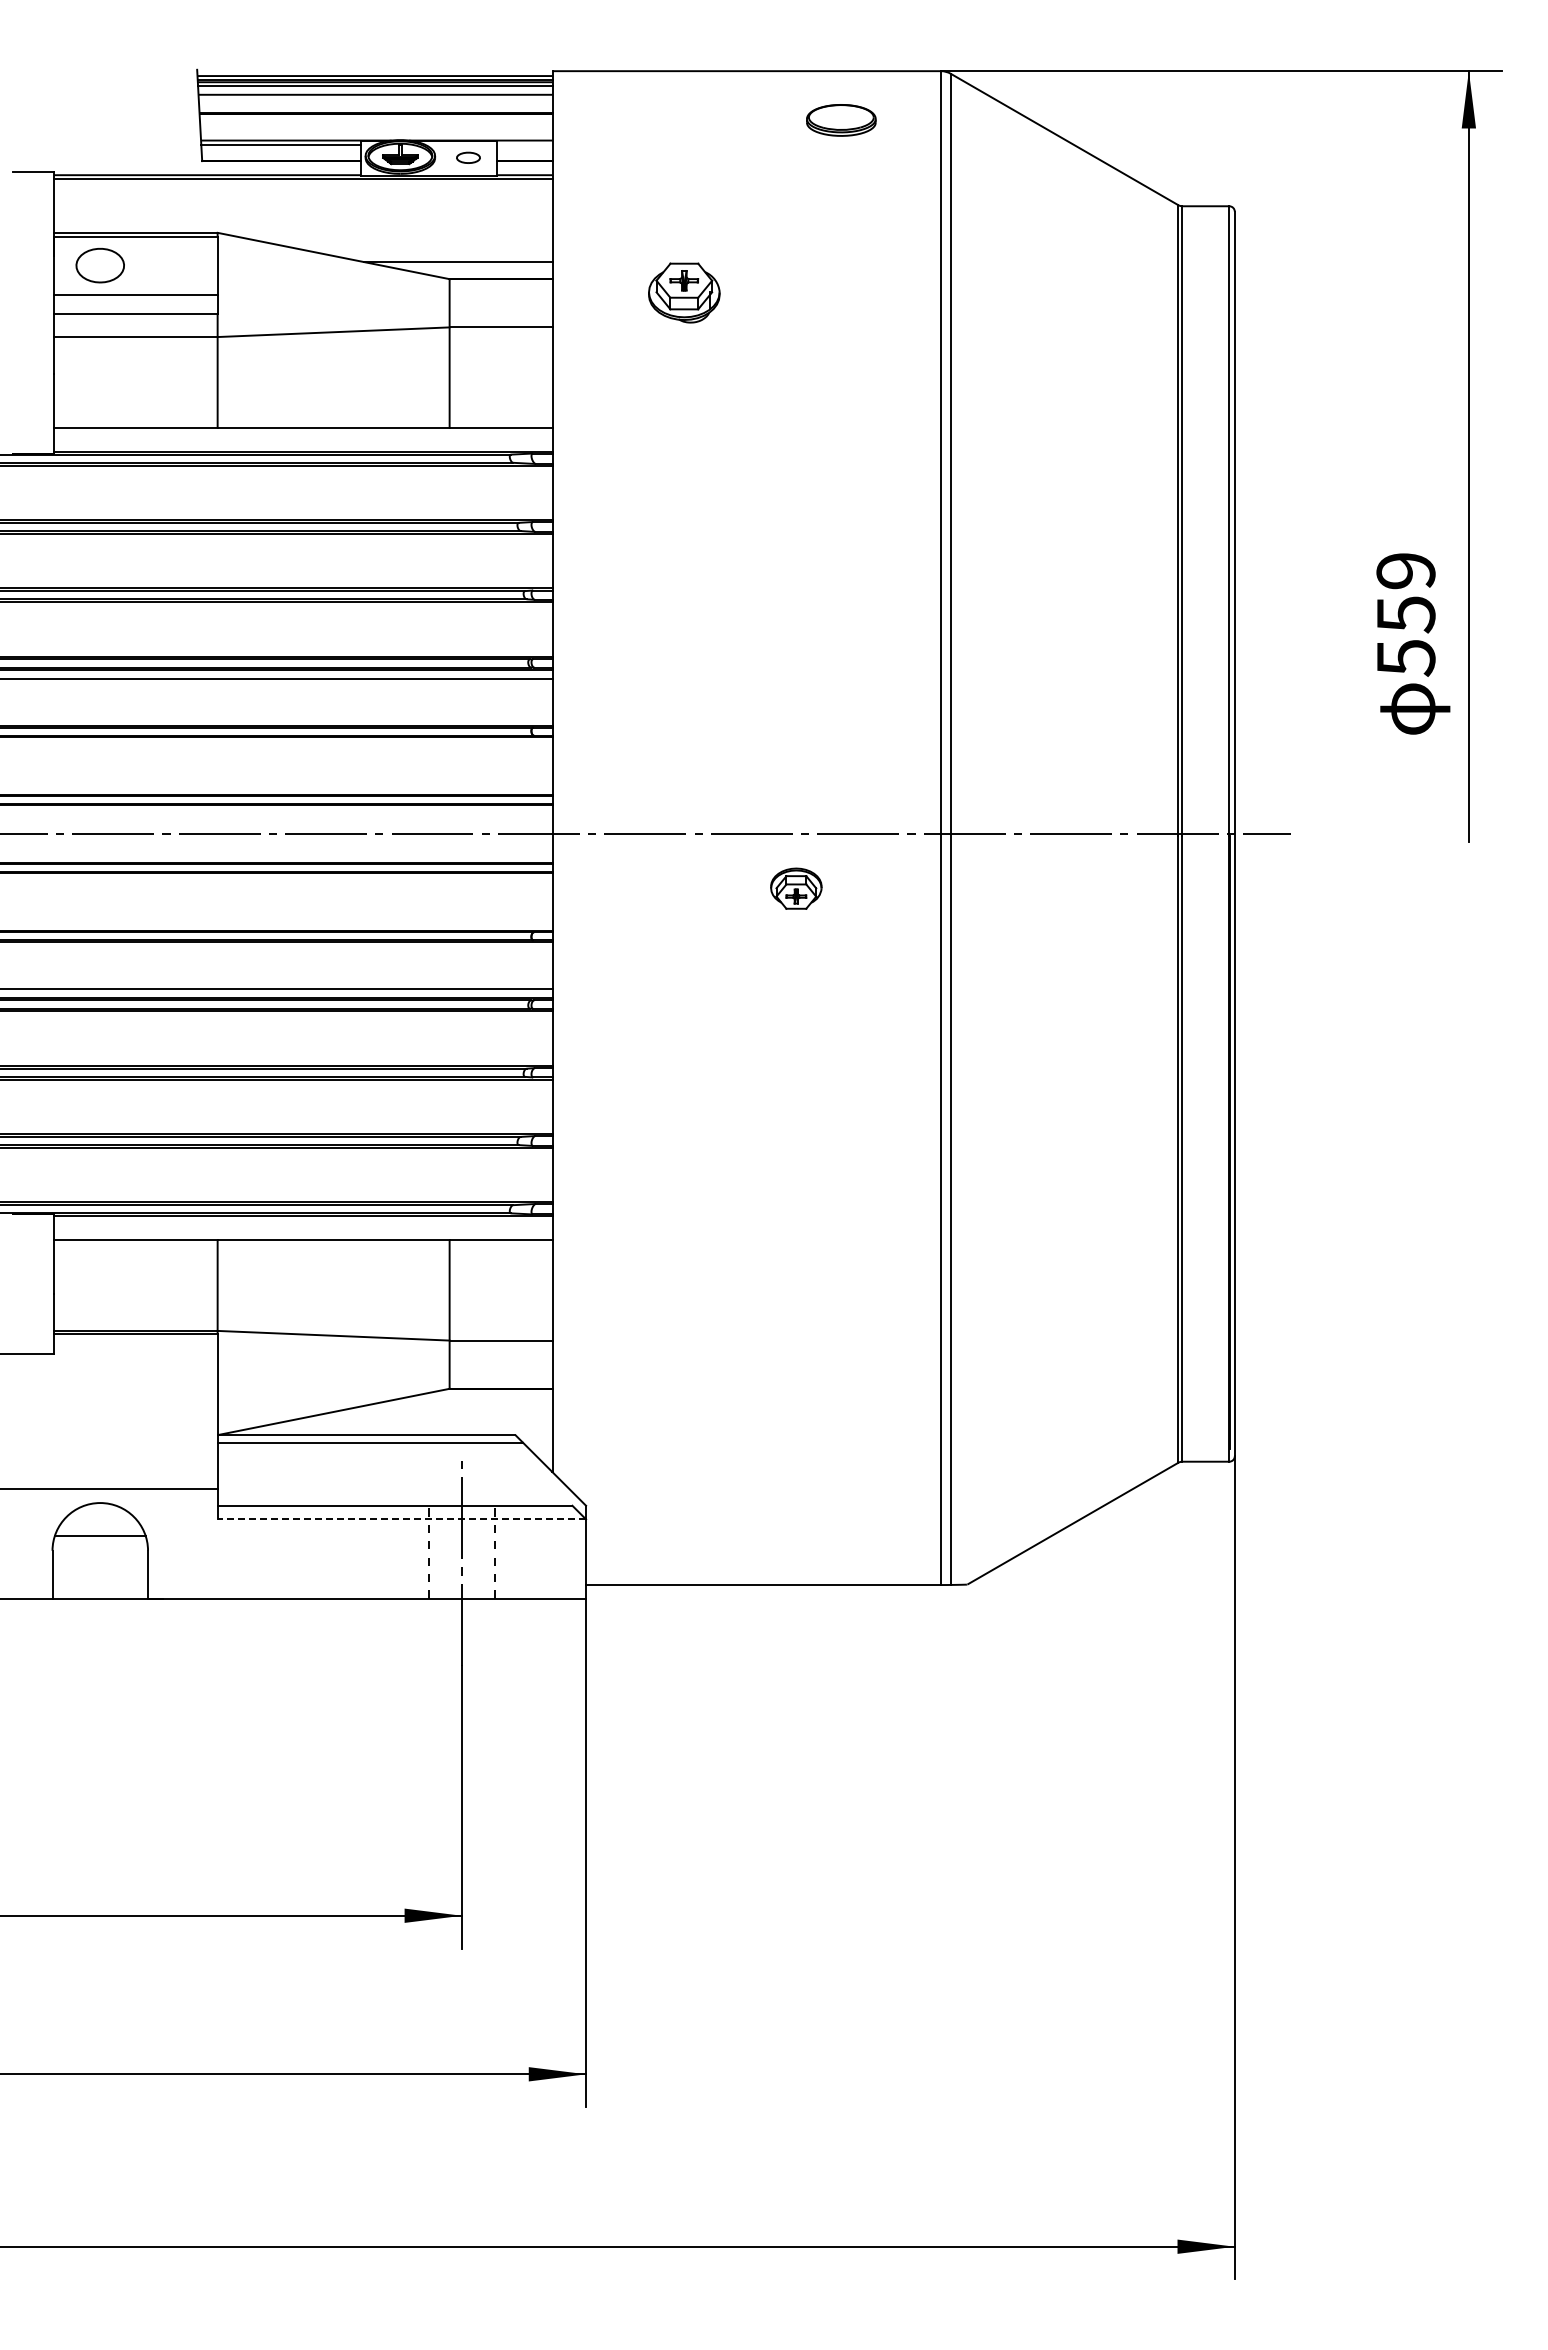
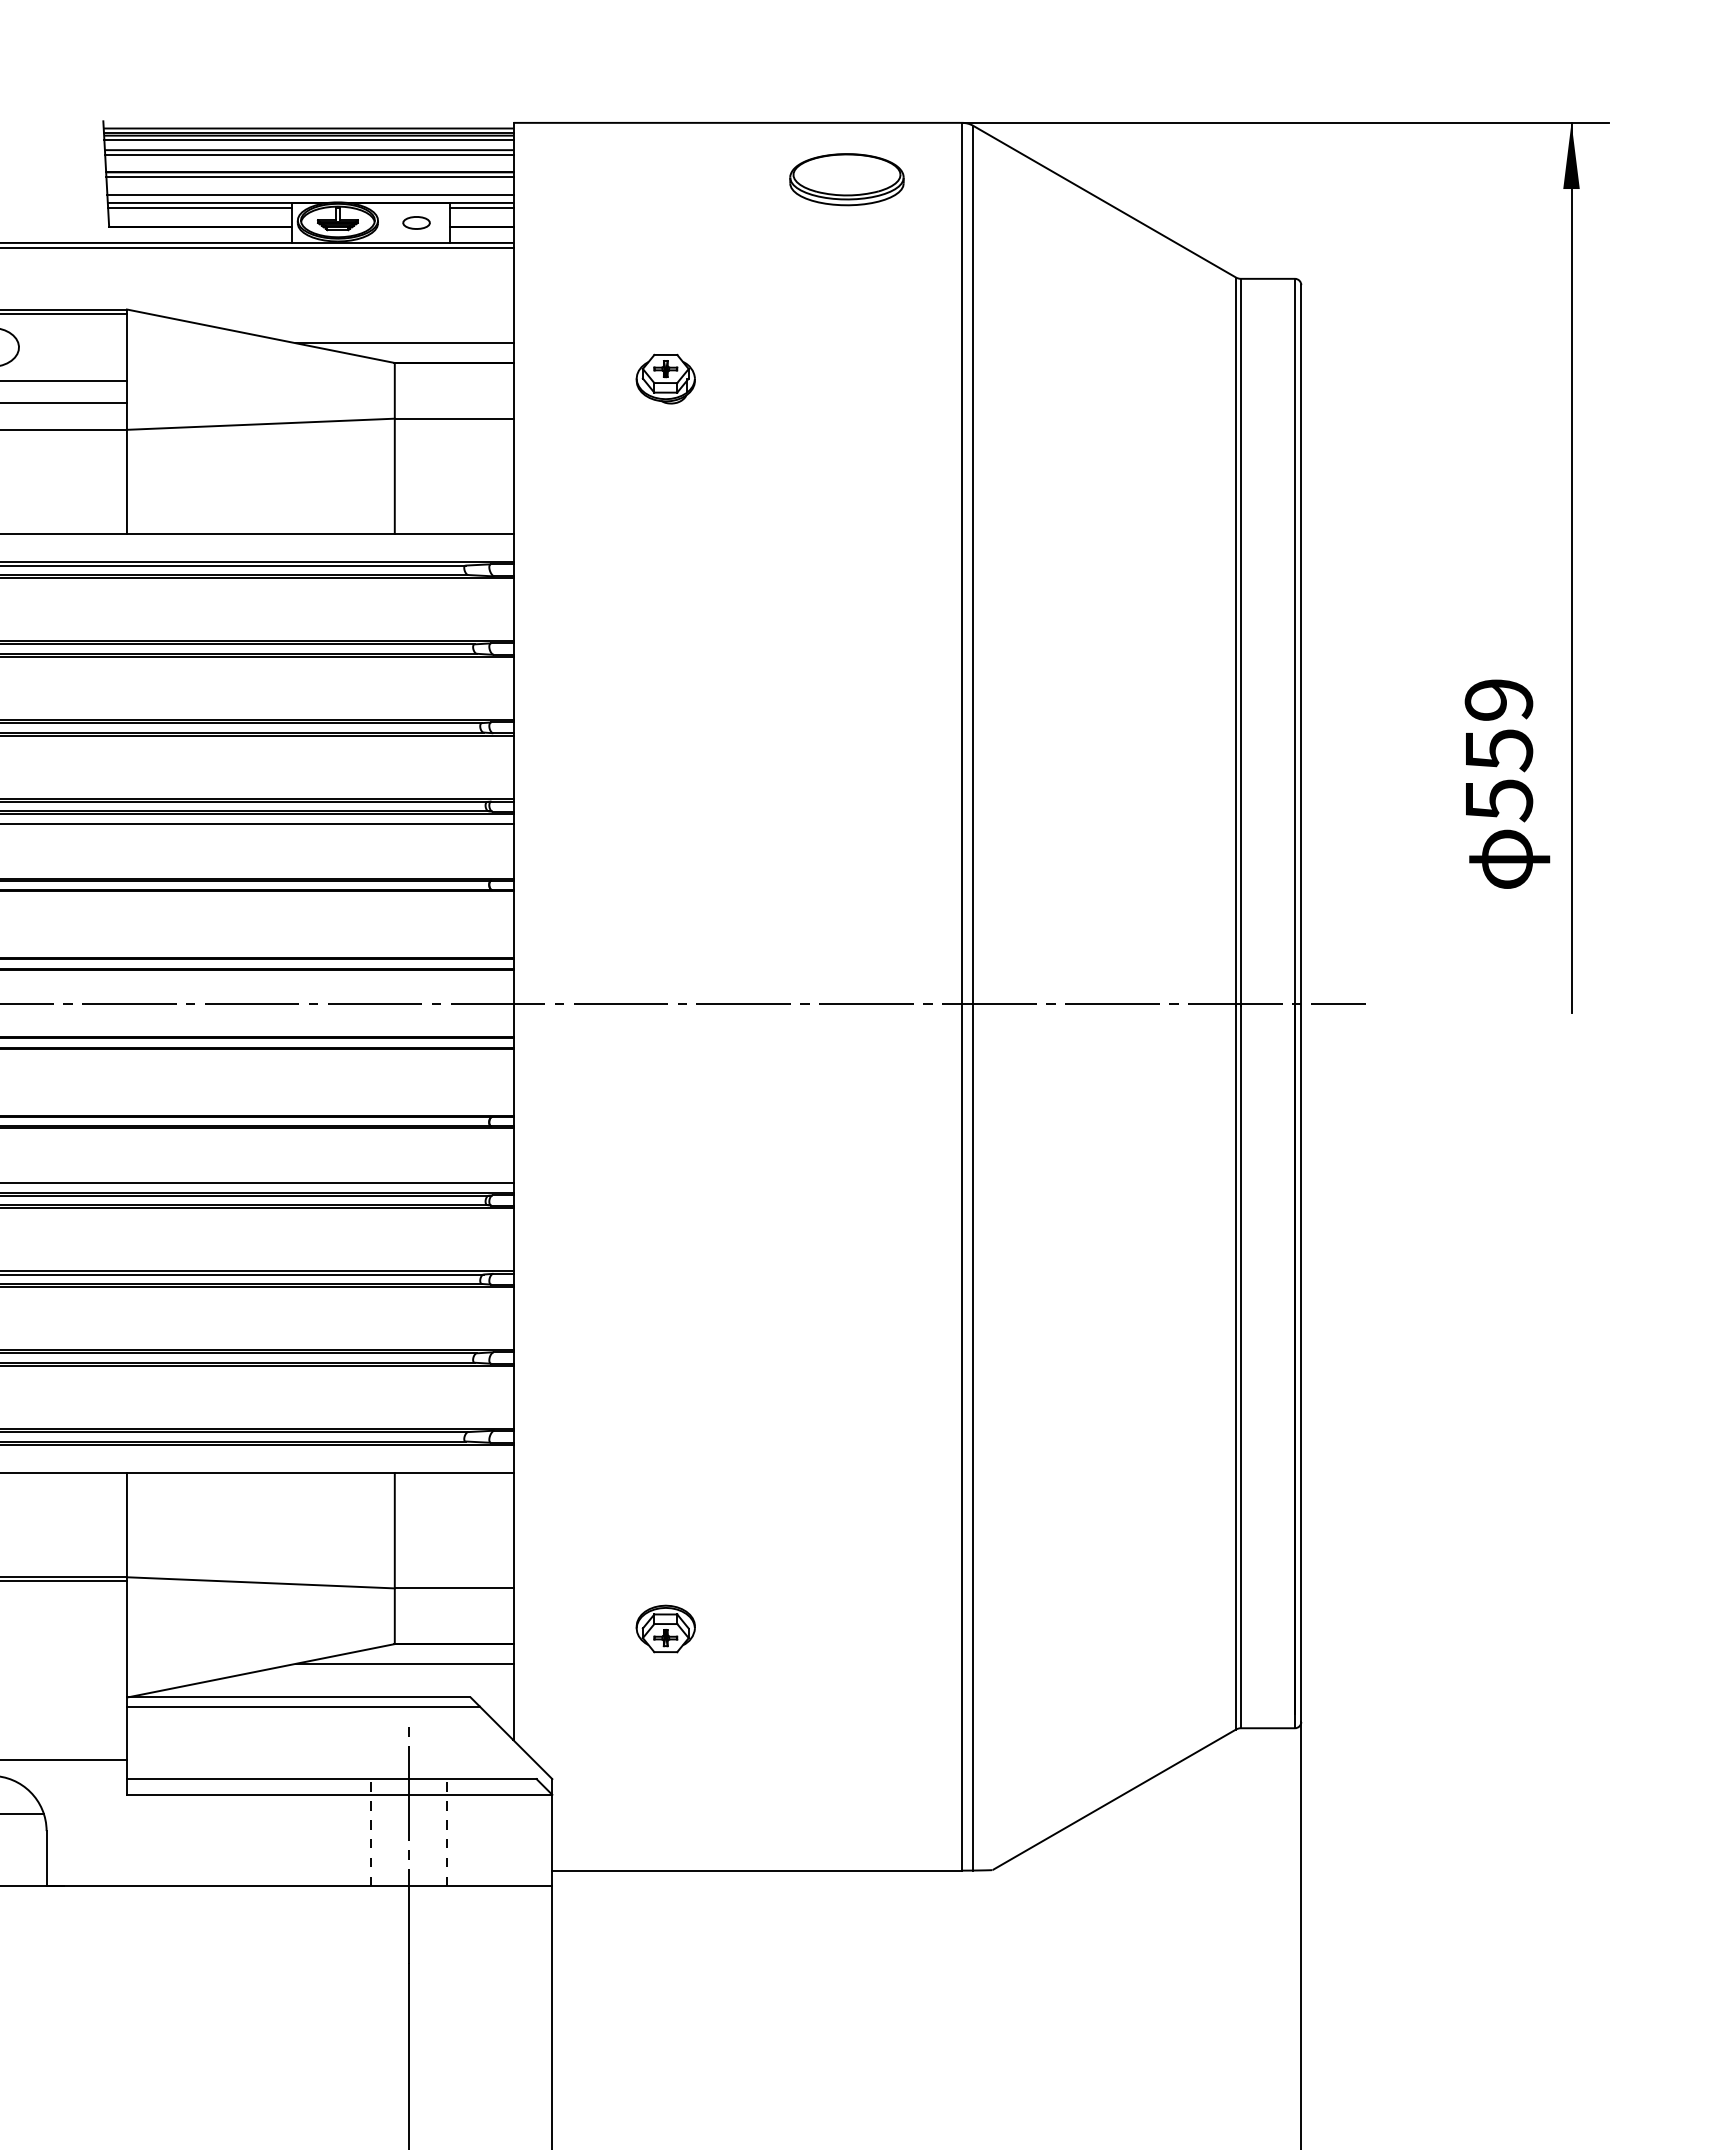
line: (375, 98) -> (309, 154), added
line: (375, 117) -> (309, 176), added
part: (841, 120) -> (847, 179), size x1.43
line: (376, 133) -> (310, 194), added
line: (524, 144) -> (481, 207), added
part: (684, 293) -> (665, 379), size x0.71
part: (796, 888) -> (665, 1628), moved
line: (458, 1405) -> (405, 1663), added
line: (401, 1519) -> (339, 1794), dashed -> solid

